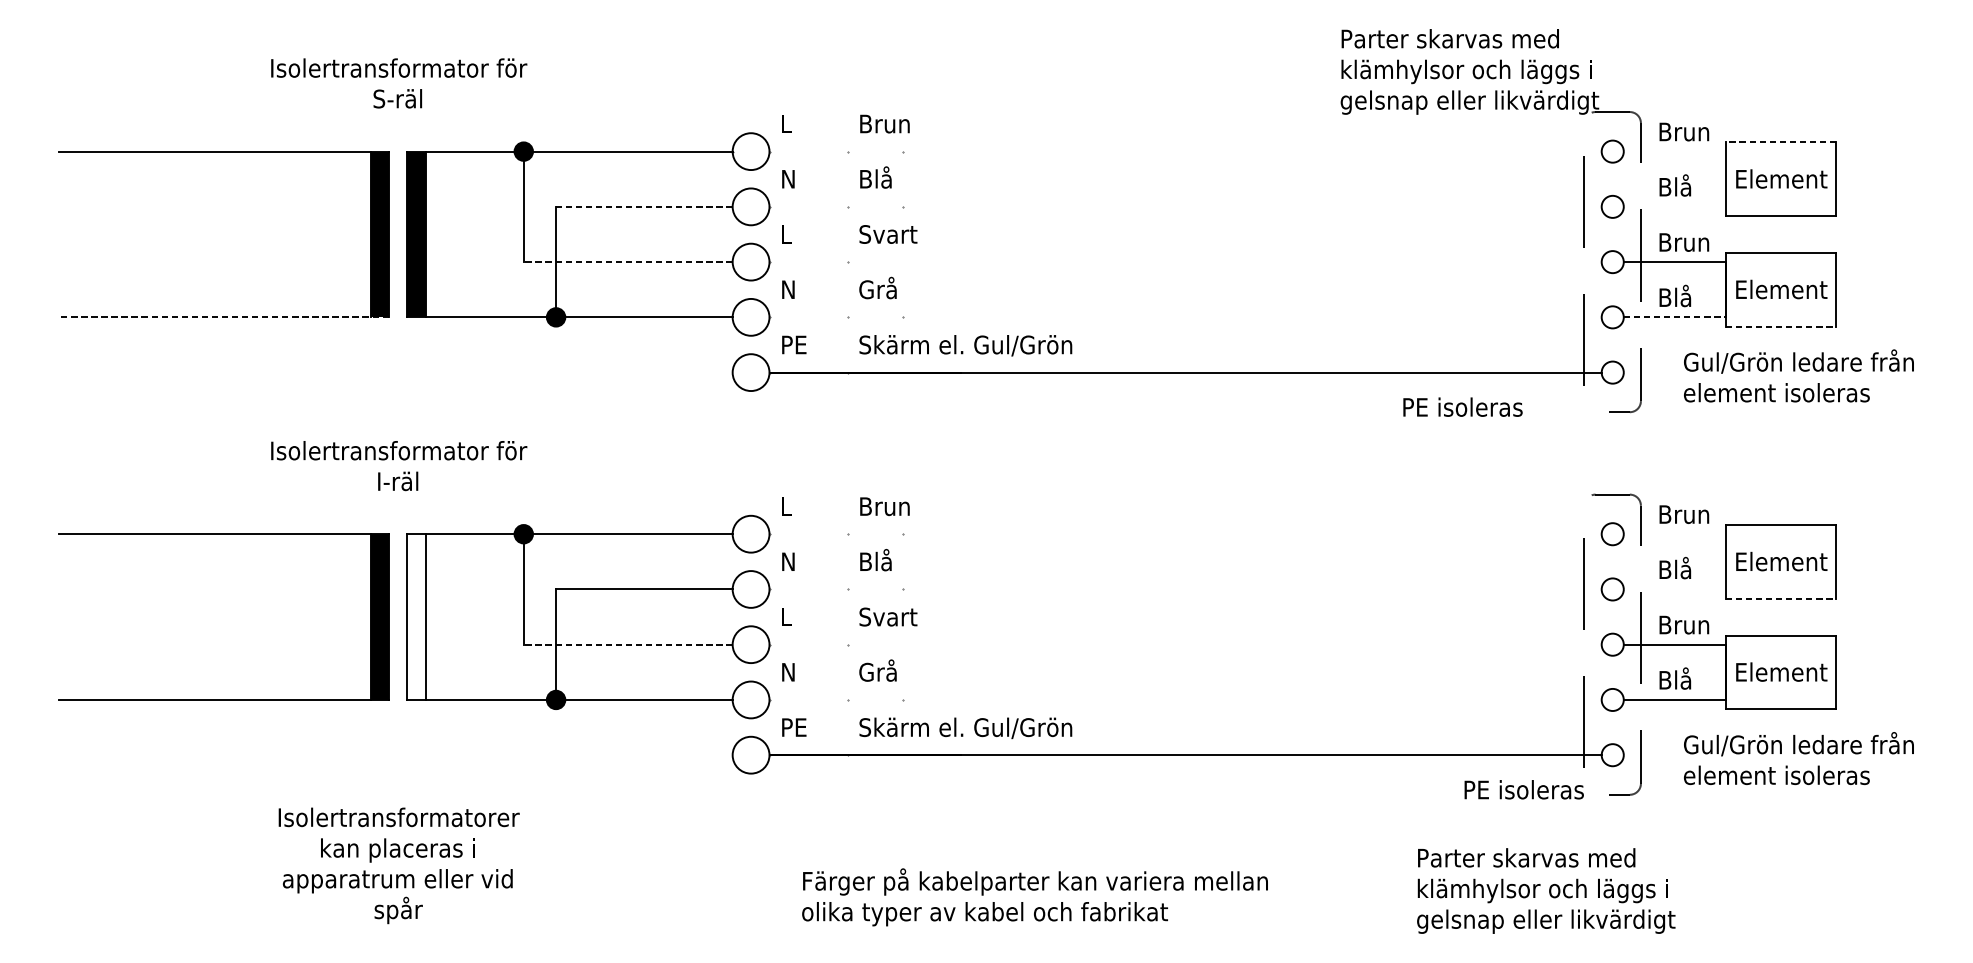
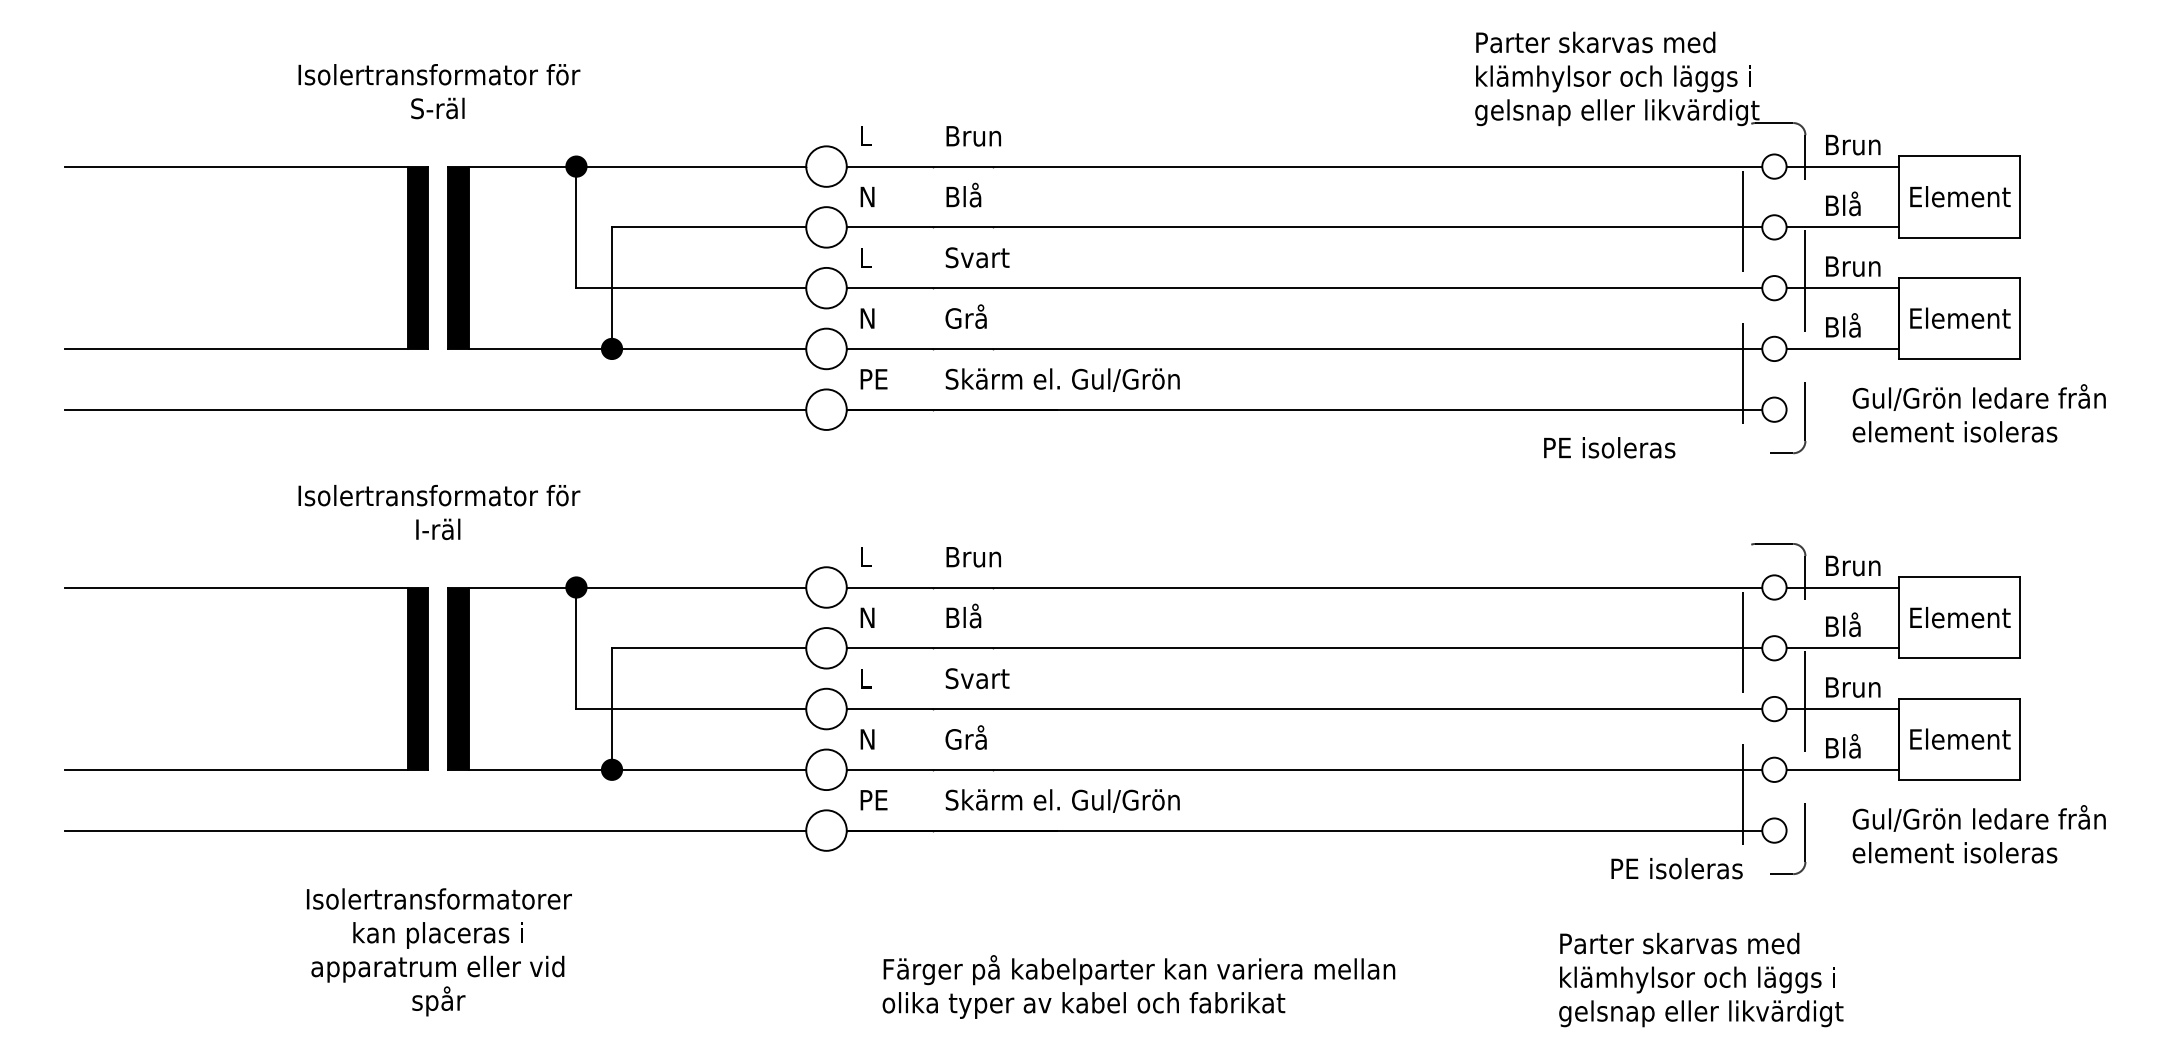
line: (1780, 142) -> (1959, 156), dashed -> solid
line: (1185, 151) -> (1304, 166), added
line: (1674, 151) -> (1842, 166), added
line: (643, 206) -> (708, 227), dashed -> solid
line: (1185, 206) -> (1304, 227), added
line: (1674, 206) -> (1842, 227), added
line: (628, 262) -> (691, 288), dashed -> solid
line: (1185, 262) -> (1304, 288), added
line: (223, 316) -> (246, 348), dashed -> solid
line: (1185, 316) -> (1304, 348), added
line: (1675, 316) -> (1843, 348), dashed -> solid
line: (1780, 326) -> (1959, 359), dashed -> solid
line: (395, 372) -> (435, 409), added
line: (1185, 534) -> (1304, 587), added
line: (1674, 534) -> (1842, 587), added
line: (1185, 589) -> (1304, 648), added
line: (1674, 589) -> (1842, 648), added
line: (1780, 598) -> (1959, 658), dashed -> solid
fill: (416, 616) -> (458, 678), added
line: (628, 645) -> (691, 709), dashed -> solid
line: (1185, 645) -> (1304, 709), added
line: (1185, 699) -> (1304, 769), added
line: (395, 755) -> (435, 830), added

